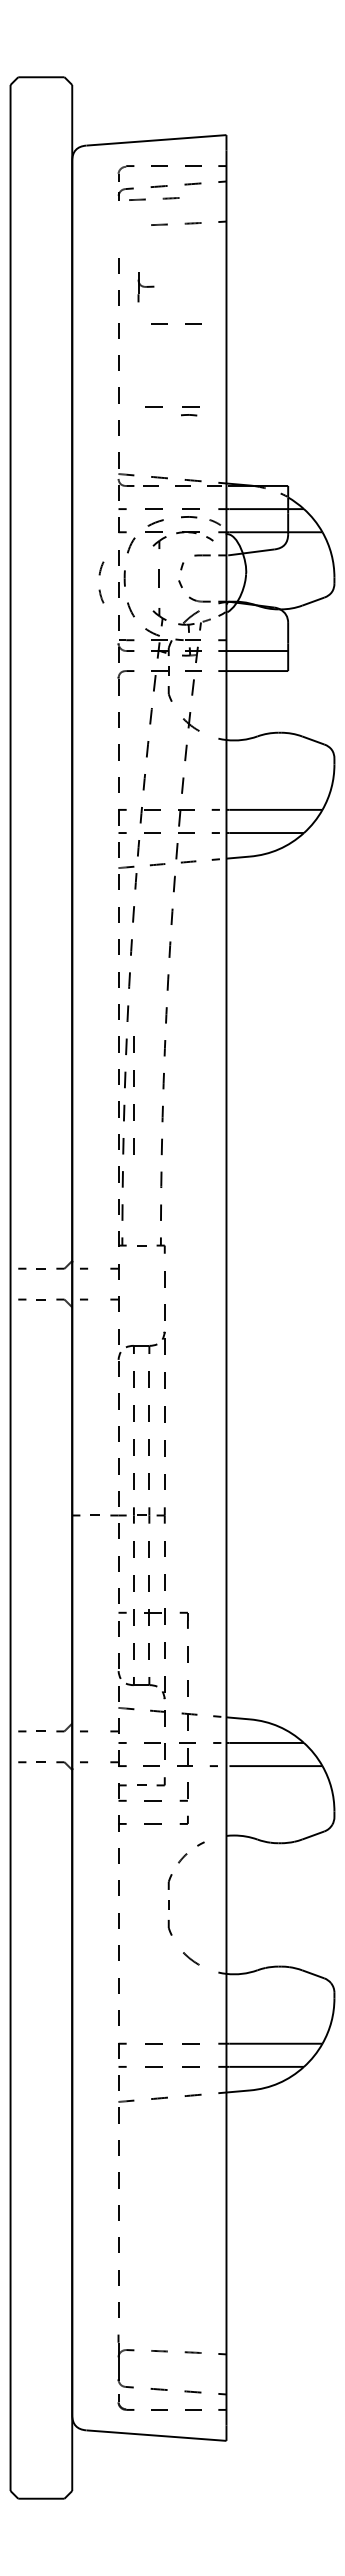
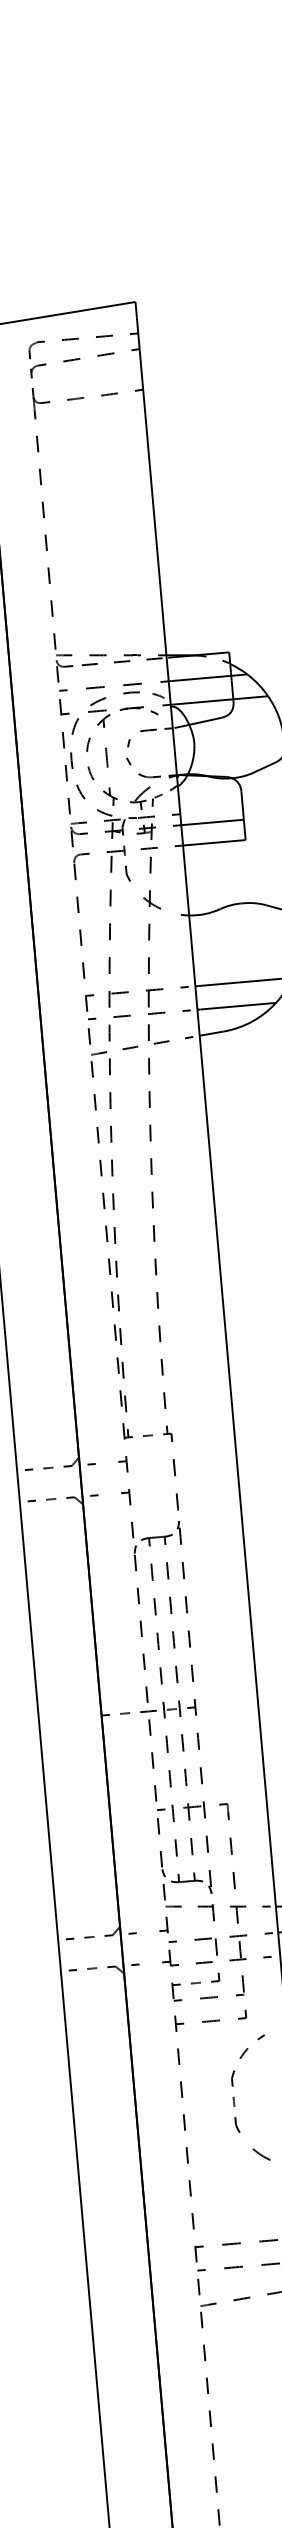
part: (162, 198) -> (76, 371), removed
part: (145, 287) -> (41, 403), moved
line: (167, 323) -> (92, 498), removed
part: (181, 414) -> (114, 589), removed
part: (100, 575) -> (88, 752), moved
part: (133, 1086) -> (125, 1275), removed

